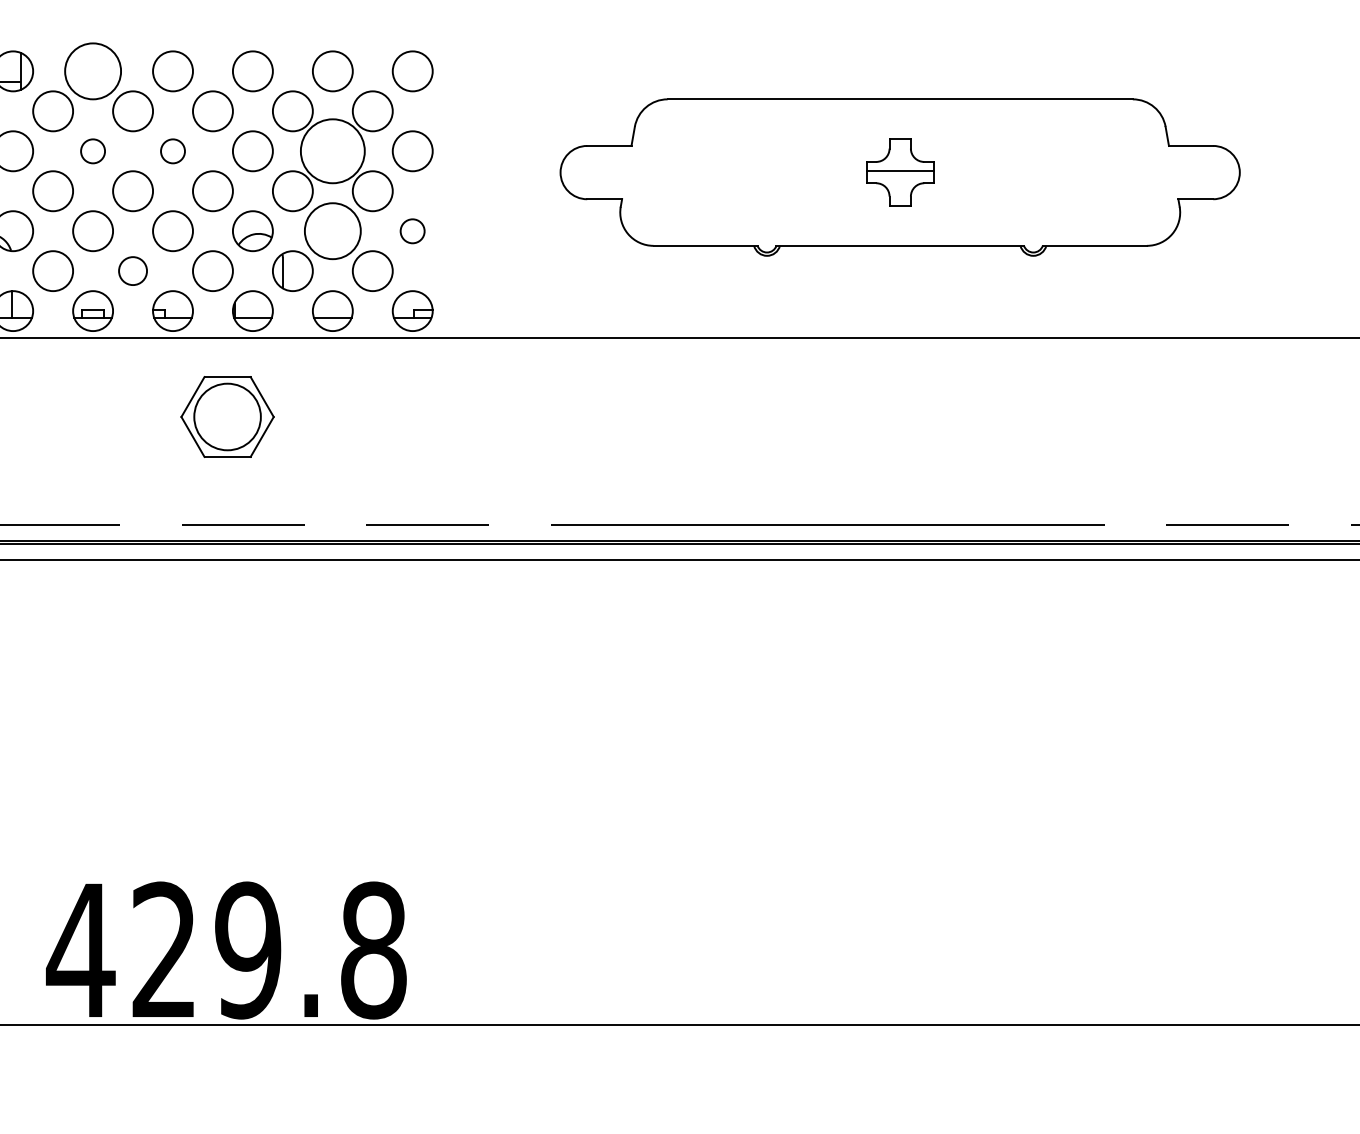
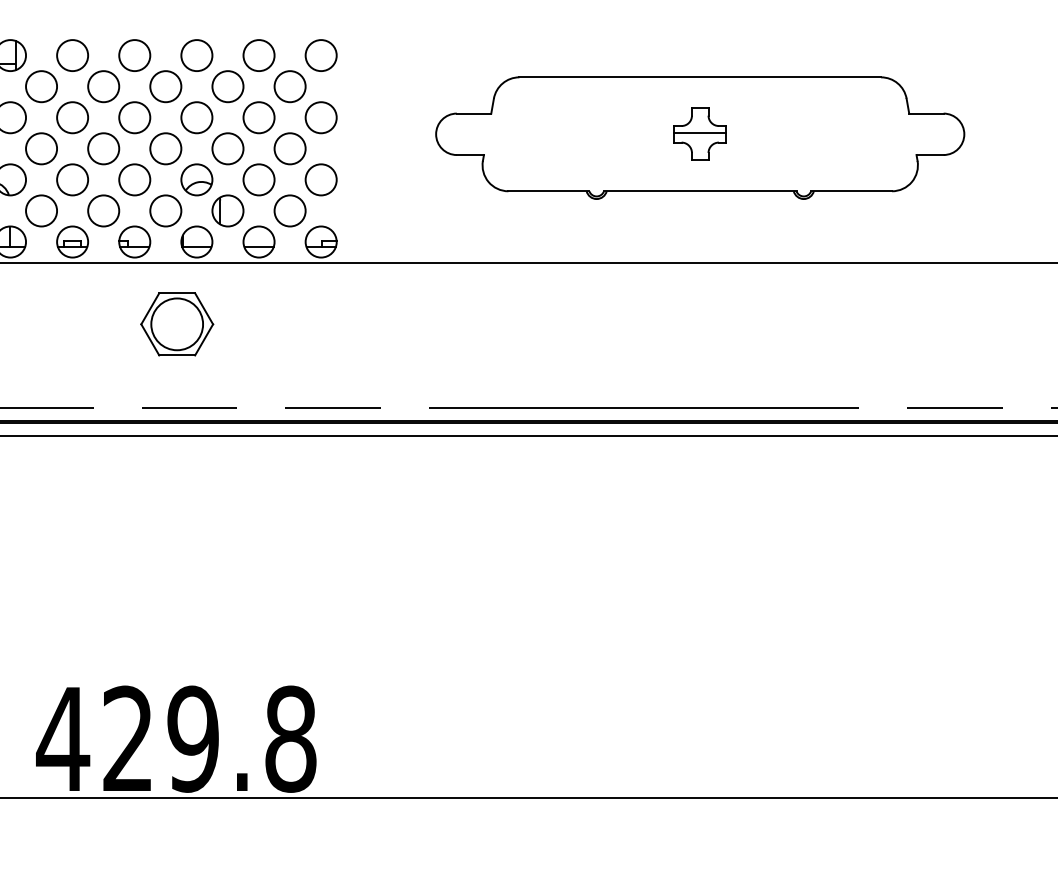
circle: (93, 71) -> (72, 55), size x0.71
circle: (92, 151) -> (72, 117), size x1.67
circle: (172, 151) -> (134, 117), size x1.67
circle: (332, 151) -> (258, 117), size x0.62
circle: (332, 231) -> (258, 180), size x0.71
circle: (412, 231) -> (320, 180), size x1.67
circle: (132, 270) -> (103, 210), size x1.43

